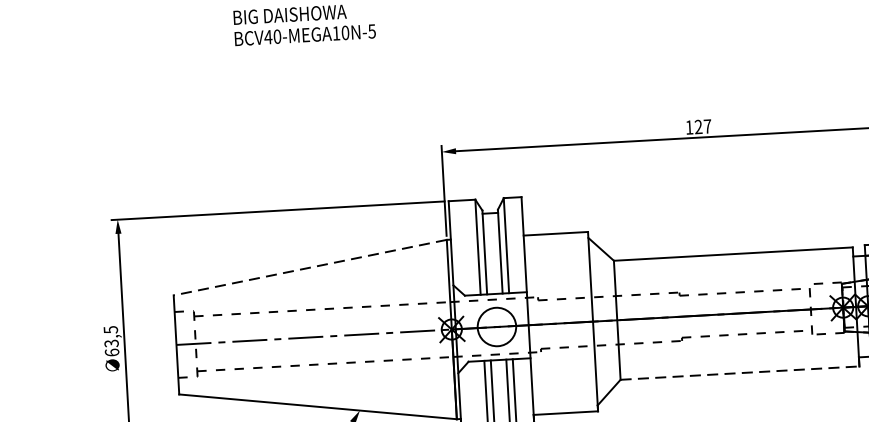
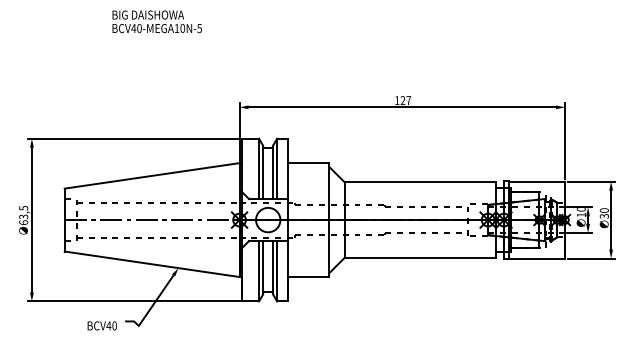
line: (309, 267) -> (151, 175), dashed -> solid
line: (739, 372) -> (420, 257), dashed -> solid

